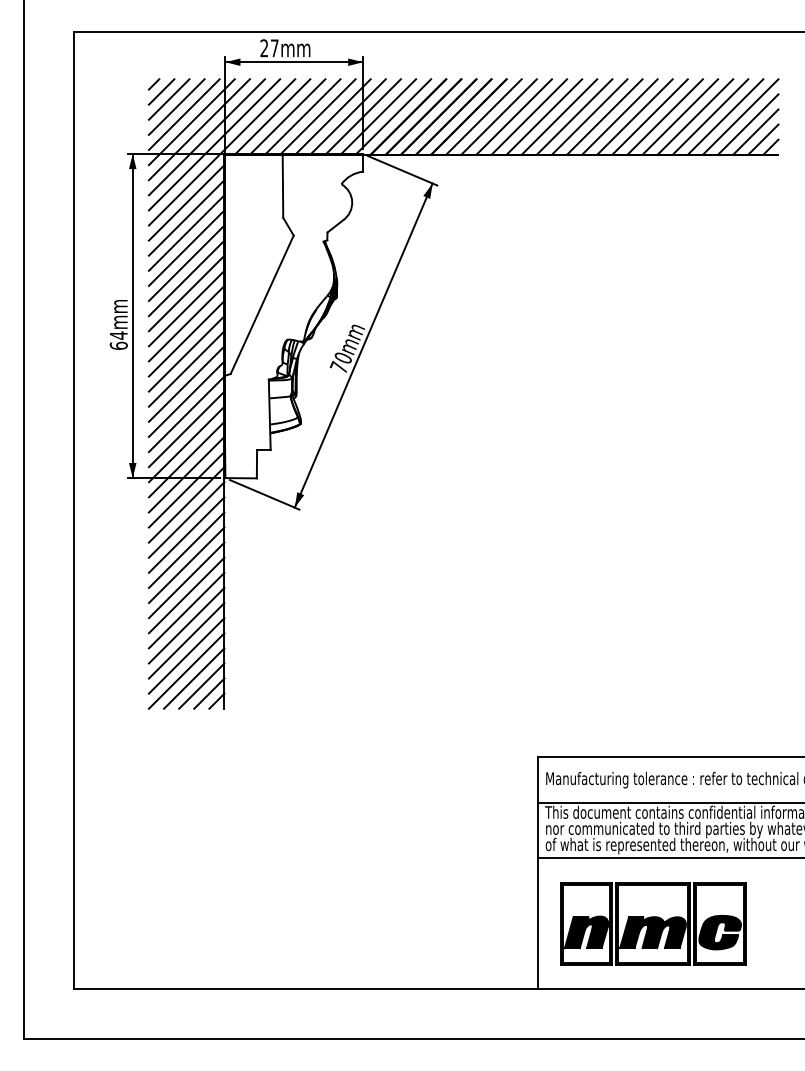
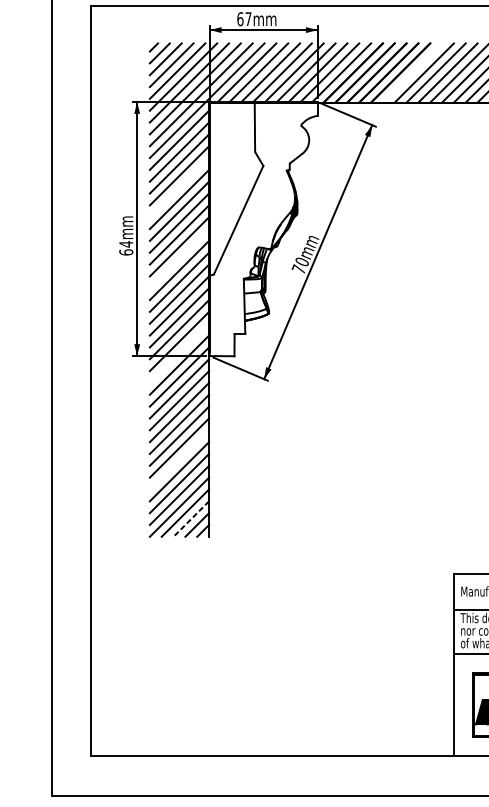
text: (264, 48) -> (240, 19), 27mm -> 67mm
line: (483, 116) -> (412, 72), removed
line: (186, 263) -> (179, 187), removed
line: (186, 353) -> (179, 258), removed
line: (186, 474) -> (179, 353), removed
line: (186, 610) -> (179, 459), removed
line: (201, 686) -> (191, 519), solid -> dashed

